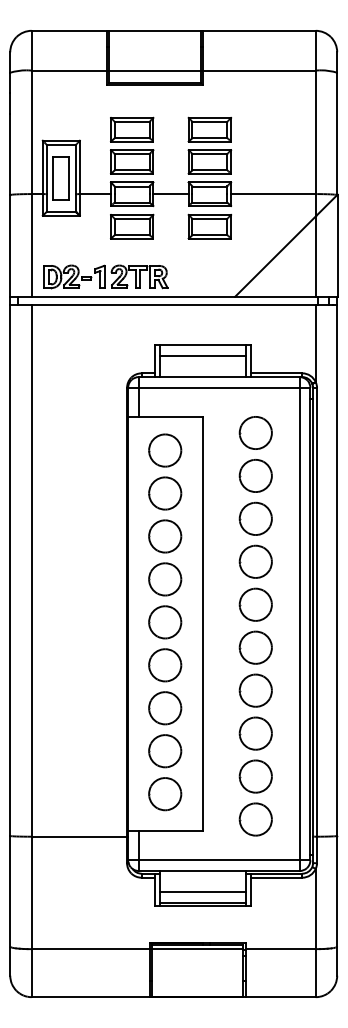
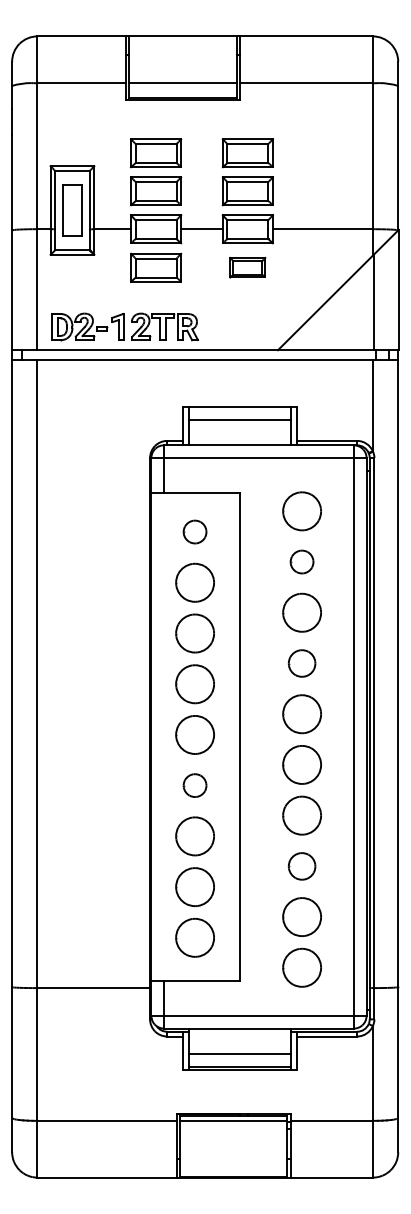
part: (209, 226) -> (247, 267), size x0.7
part: (164, 450) -> (194, 531), size x0.6
part: (255, 475) -> (301, 561), size x0.6
part: (255, 561) -> (301, 663), size x0.7
part: (164, 665) -> (194, 785), size x0.6
part: (255, 733) -> (301, 866), size x0.7

